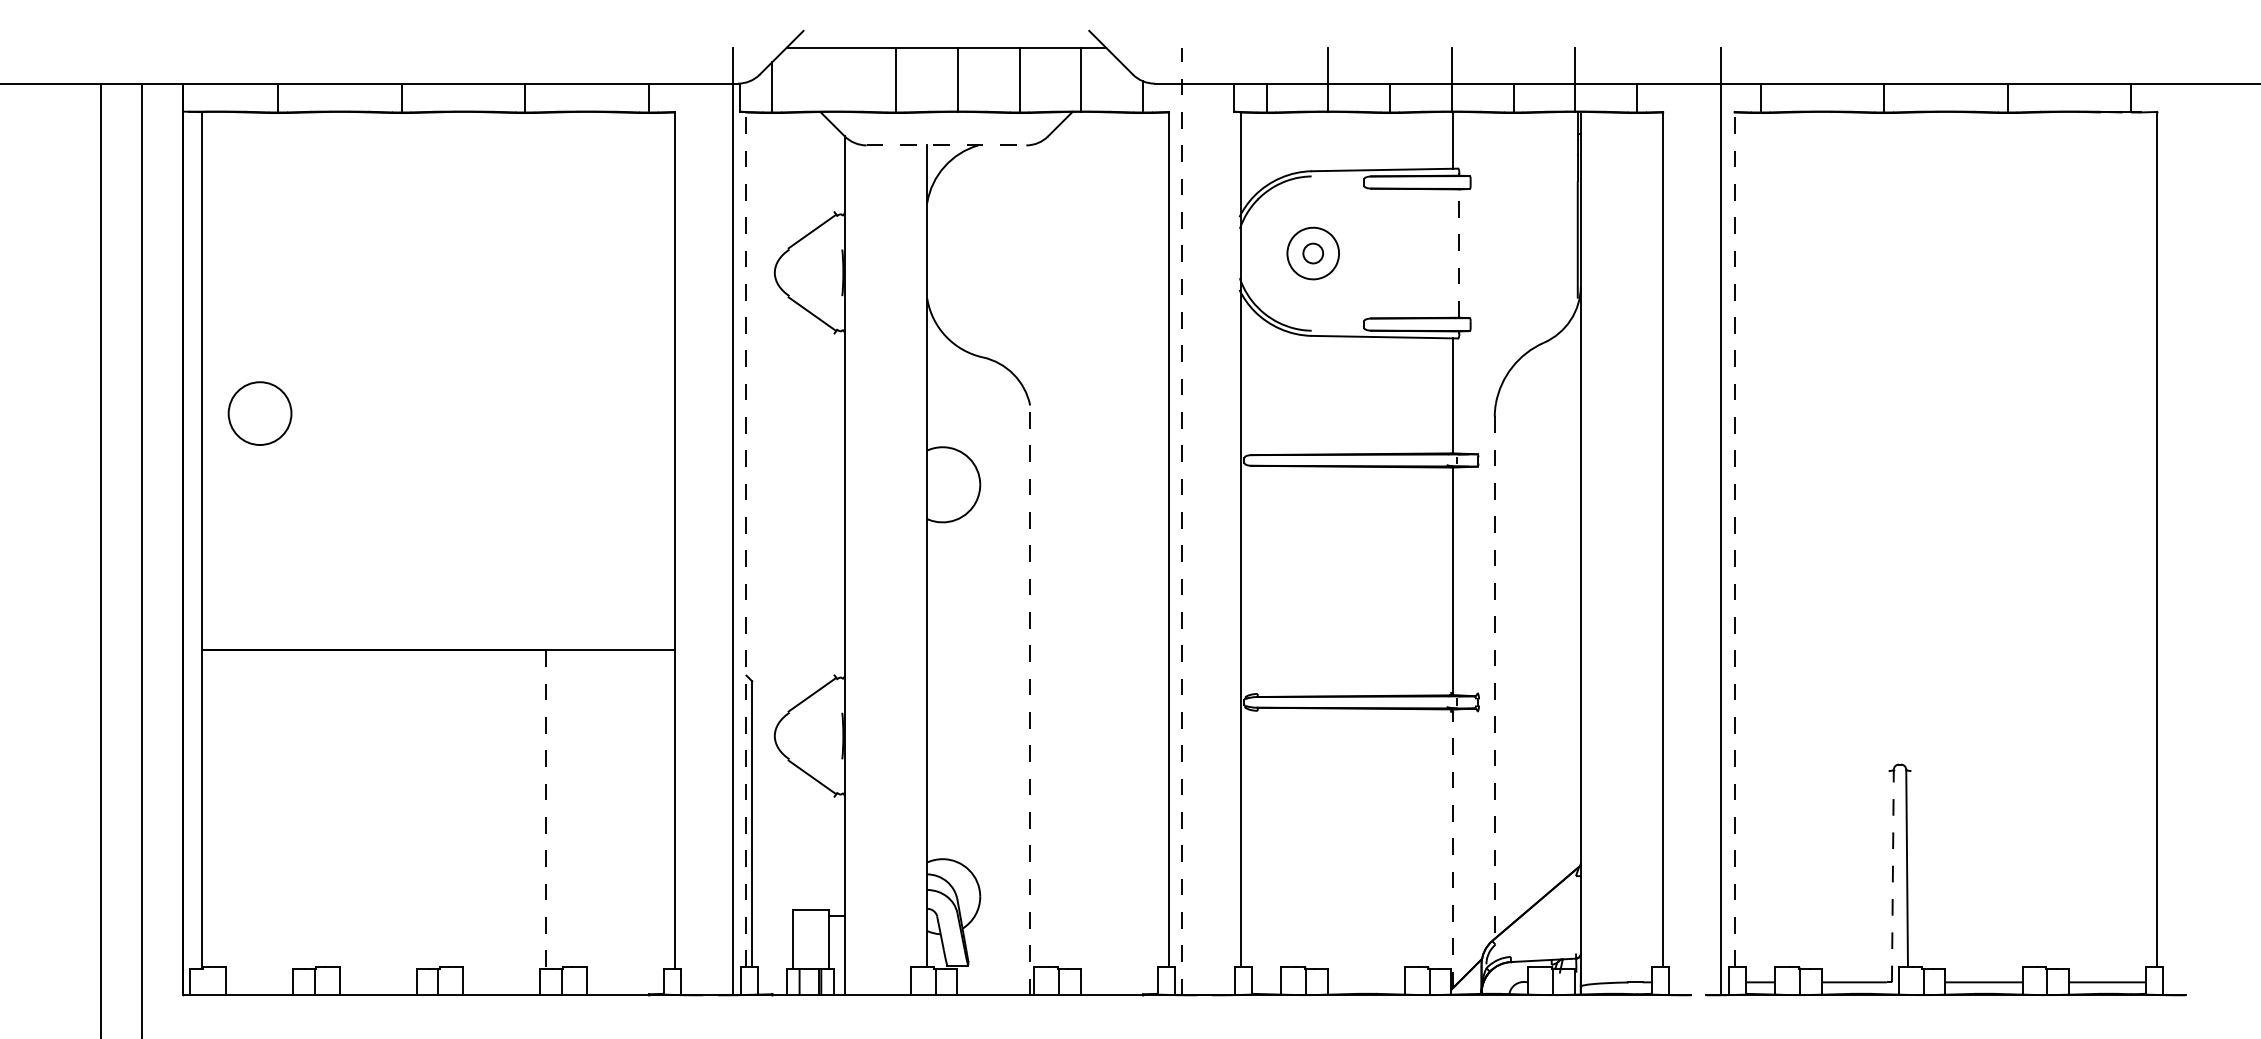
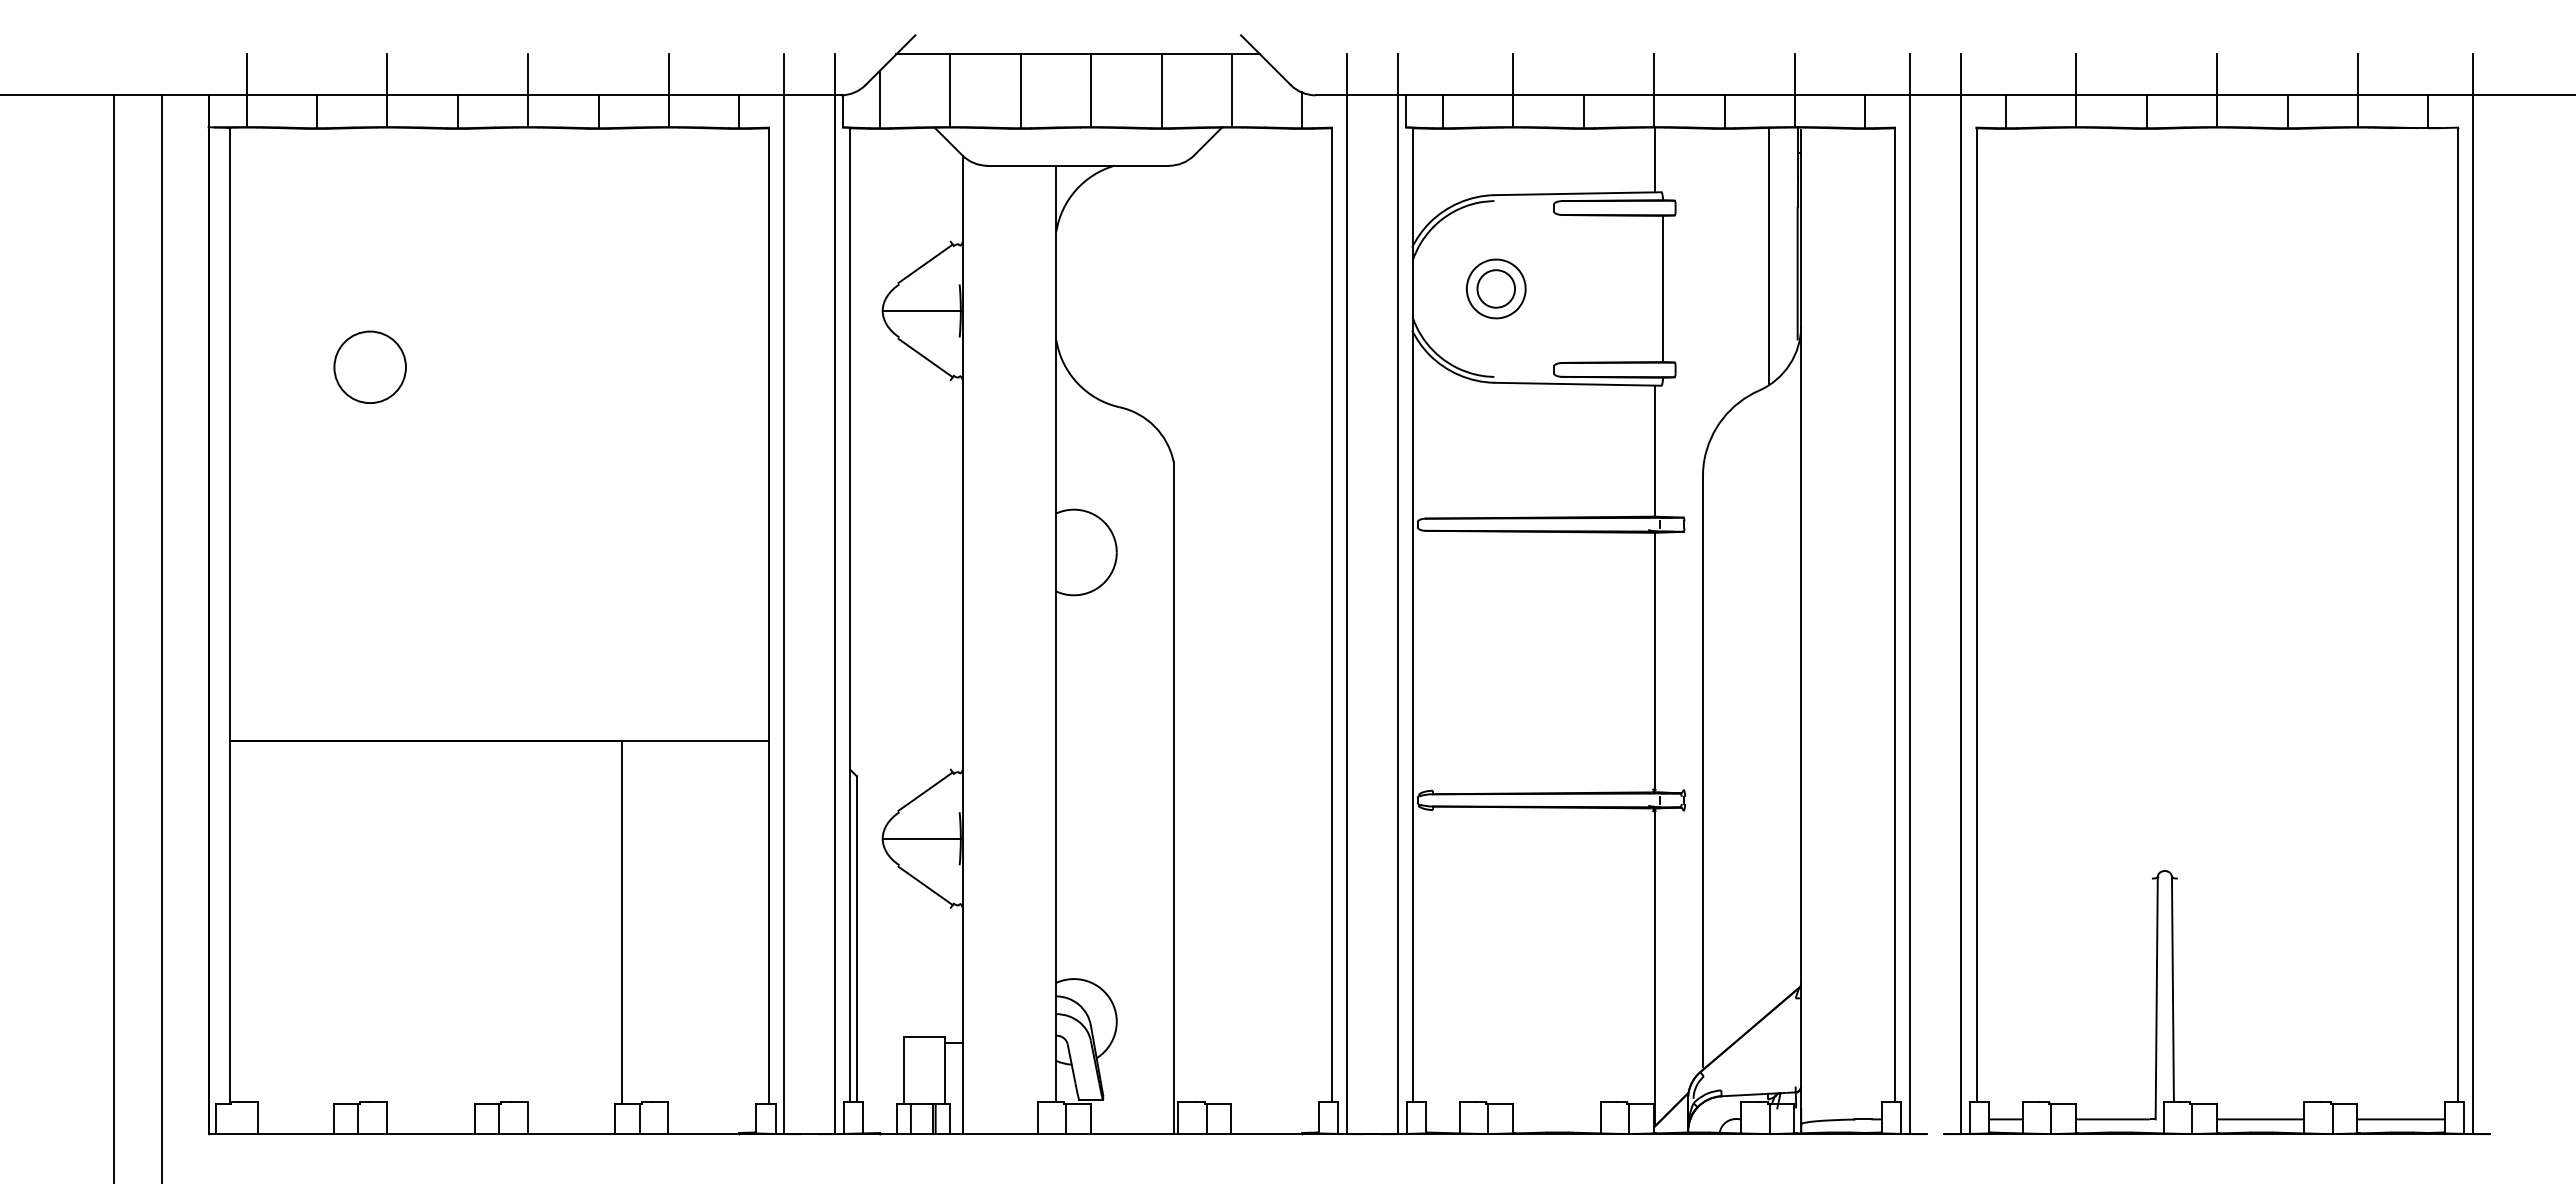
line: (216, 79) -> (246, 90), added
line: (340, 79) -> (387, 90), added
line: (463, 79) -> (528, 90), added
line: (586, 79) -> (668, 90), added
line: (834, 79) -> (950, 90), added
line: (1822, 79) -> (2076, 90), added
line: (1946, 79) -> (2217, 90), added
line: (2069, 79) -> (2357, 90), added
line: (946, 145) -> (1078, 165), dashed -> solid
line: (1553, 225) -> (1769, 256), added
circle: (1313, 253) -> (1496, 288), size x1.67
line: (1459, 253) -> (1662, 288), dashed -> solid
line: (808, 272) -> (921, 310), added
circle: (259, 412) -> (369, 366), moved
line: (688, 521) -> (784, 594), added
line: (1182, 521) -> (1347, 594), dashed -> solid
line: (1227, 521) -> (1398, 594), added
line: (1676, 521) -> (1910, 594), added
line: (2170, 521) -> (2473, 594), added
line: (746, 539) -> (850, 614), dashed -> solid
line: (1734, 539) -> (1976, 614), dashed -> solid
line: (1495, 677) -> (1703, 771), dashed -> solid
line: (1030, 699) -> (1173, 797), dashed -> solid
line: (808, 735) -> (921, 838), added
line: (546, 809) -> (622, 922), dashed -> solid
line: (1453, 849) -> (1655, 968), dashed -> solid
line: (1892, 875) -> (2156, 997), dashed -> solid

